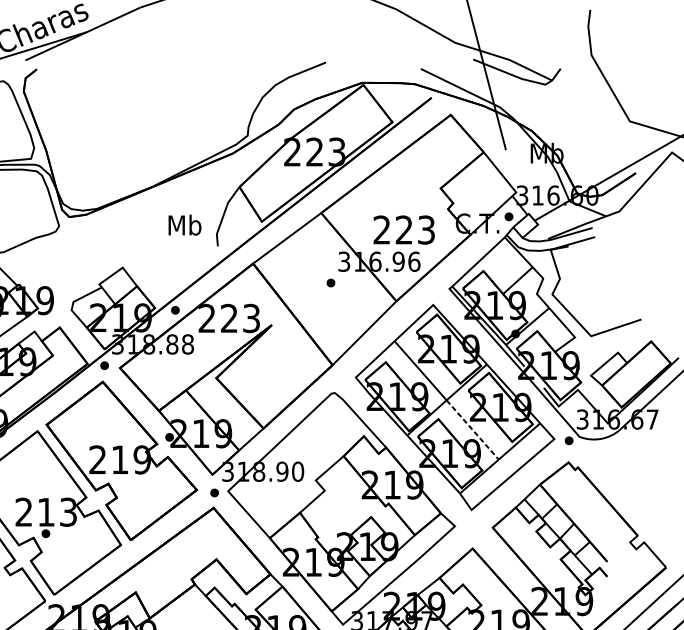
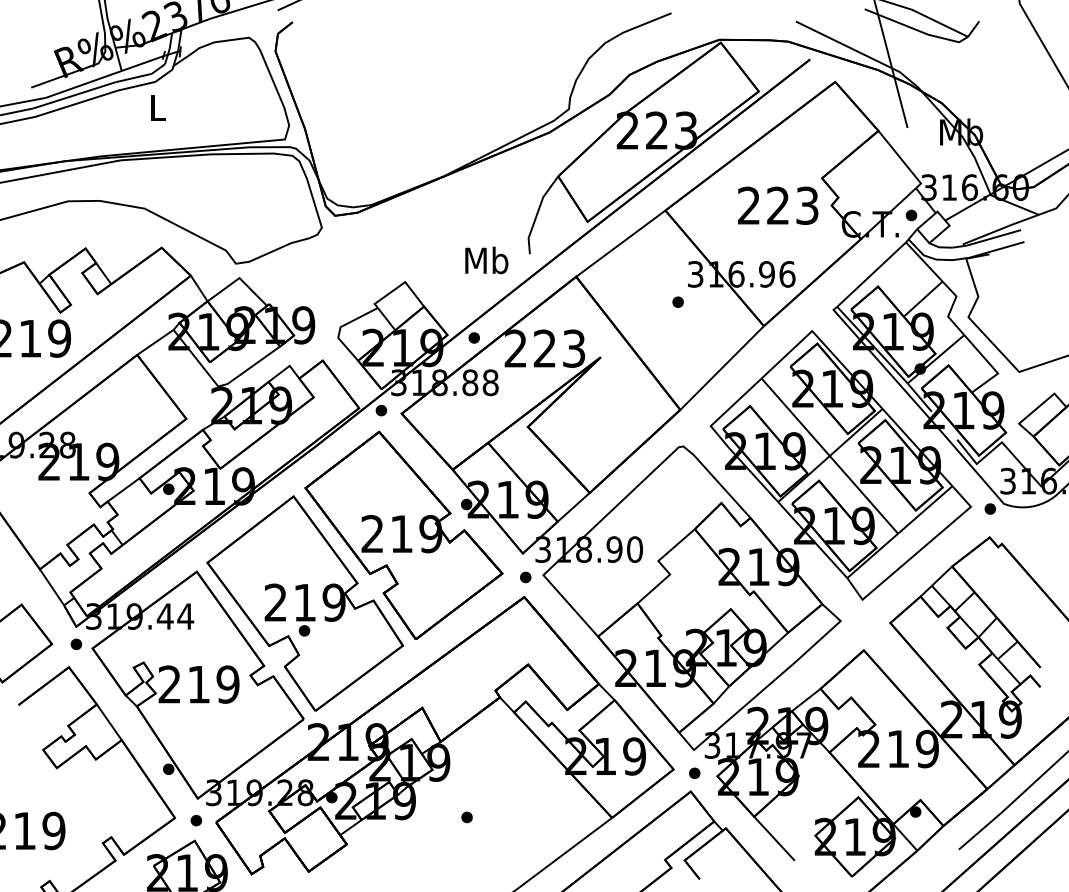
text: (184, 225) -> (486, 260), moved
text: (404, 229) -> (778, 205), moved
line: (472, 429) -> (863, 494), dashed -> solid
text: (68, 512) -> (333, 602), 213 -> 219

